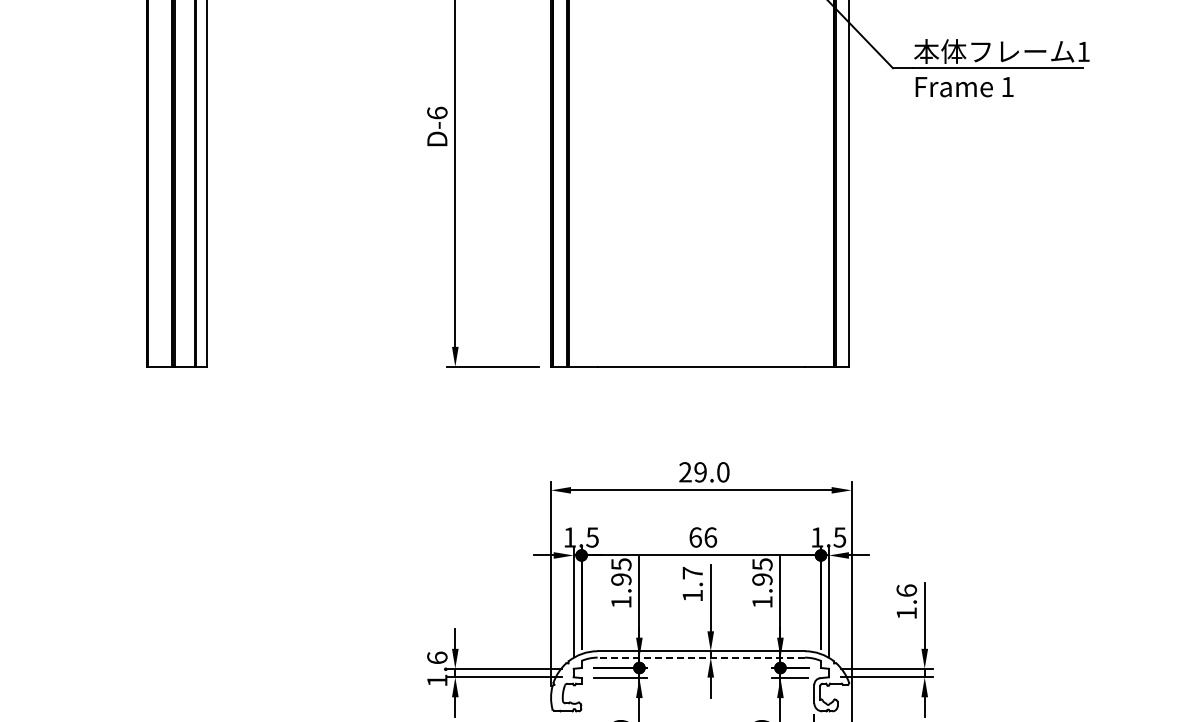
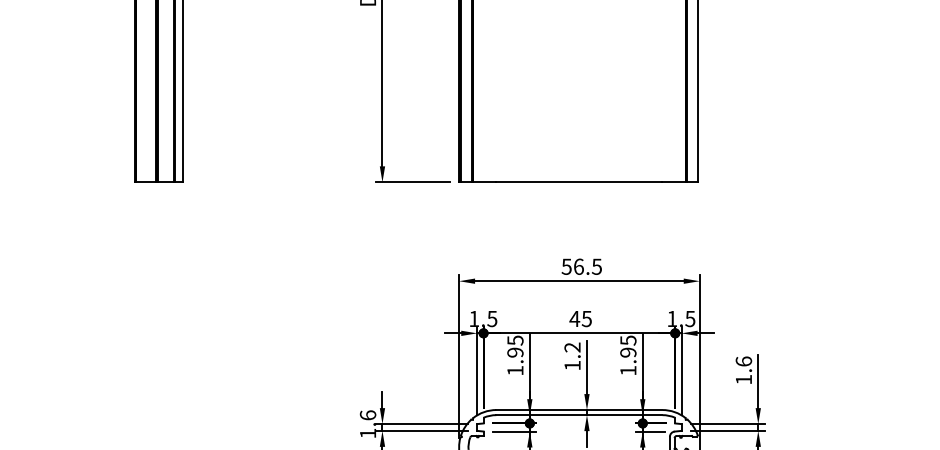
text: (704, 472) -> (581, 266), 29.0 -> 56.5
text: (702, 537) -> (580, 318), 66 -> 45
text: (692, 572) -> (572, 346), 1.7 -> 1.2
line: (701, 657) -> (579, 415), dashed -> solid

